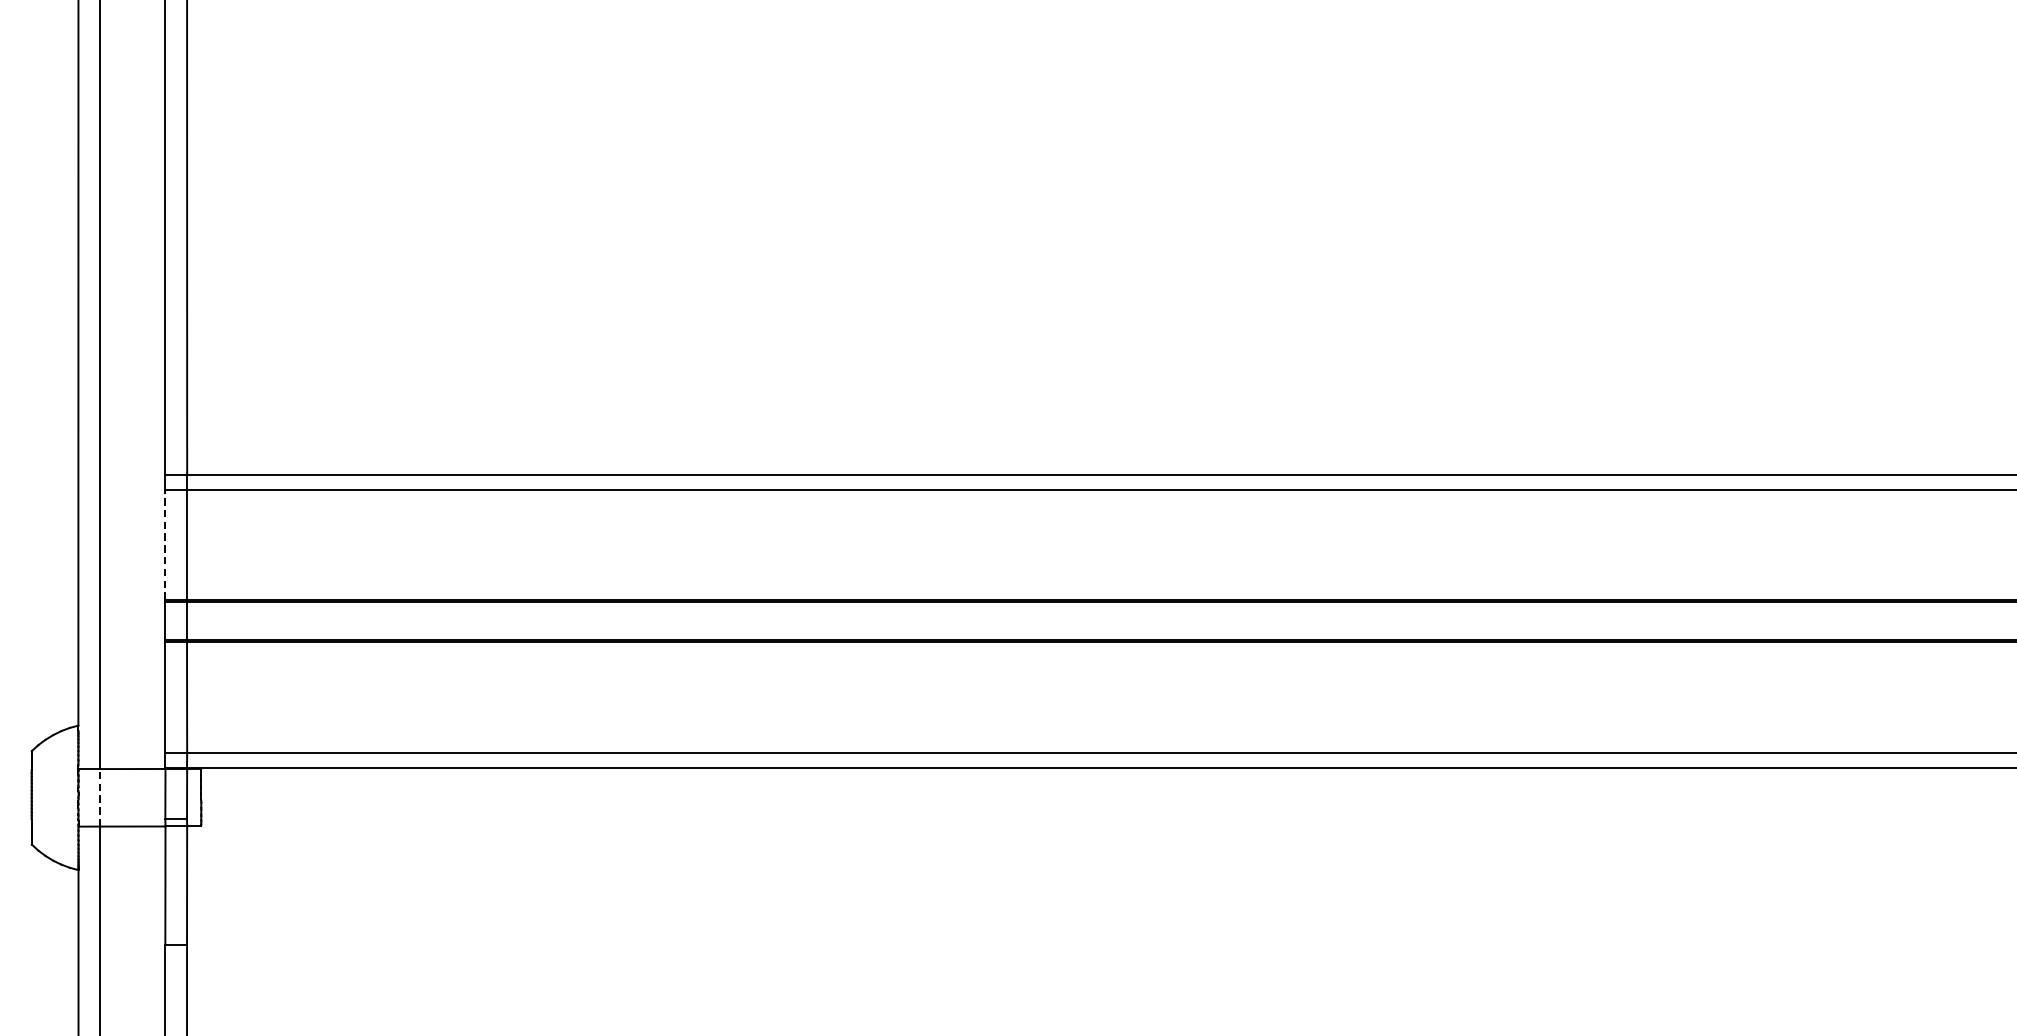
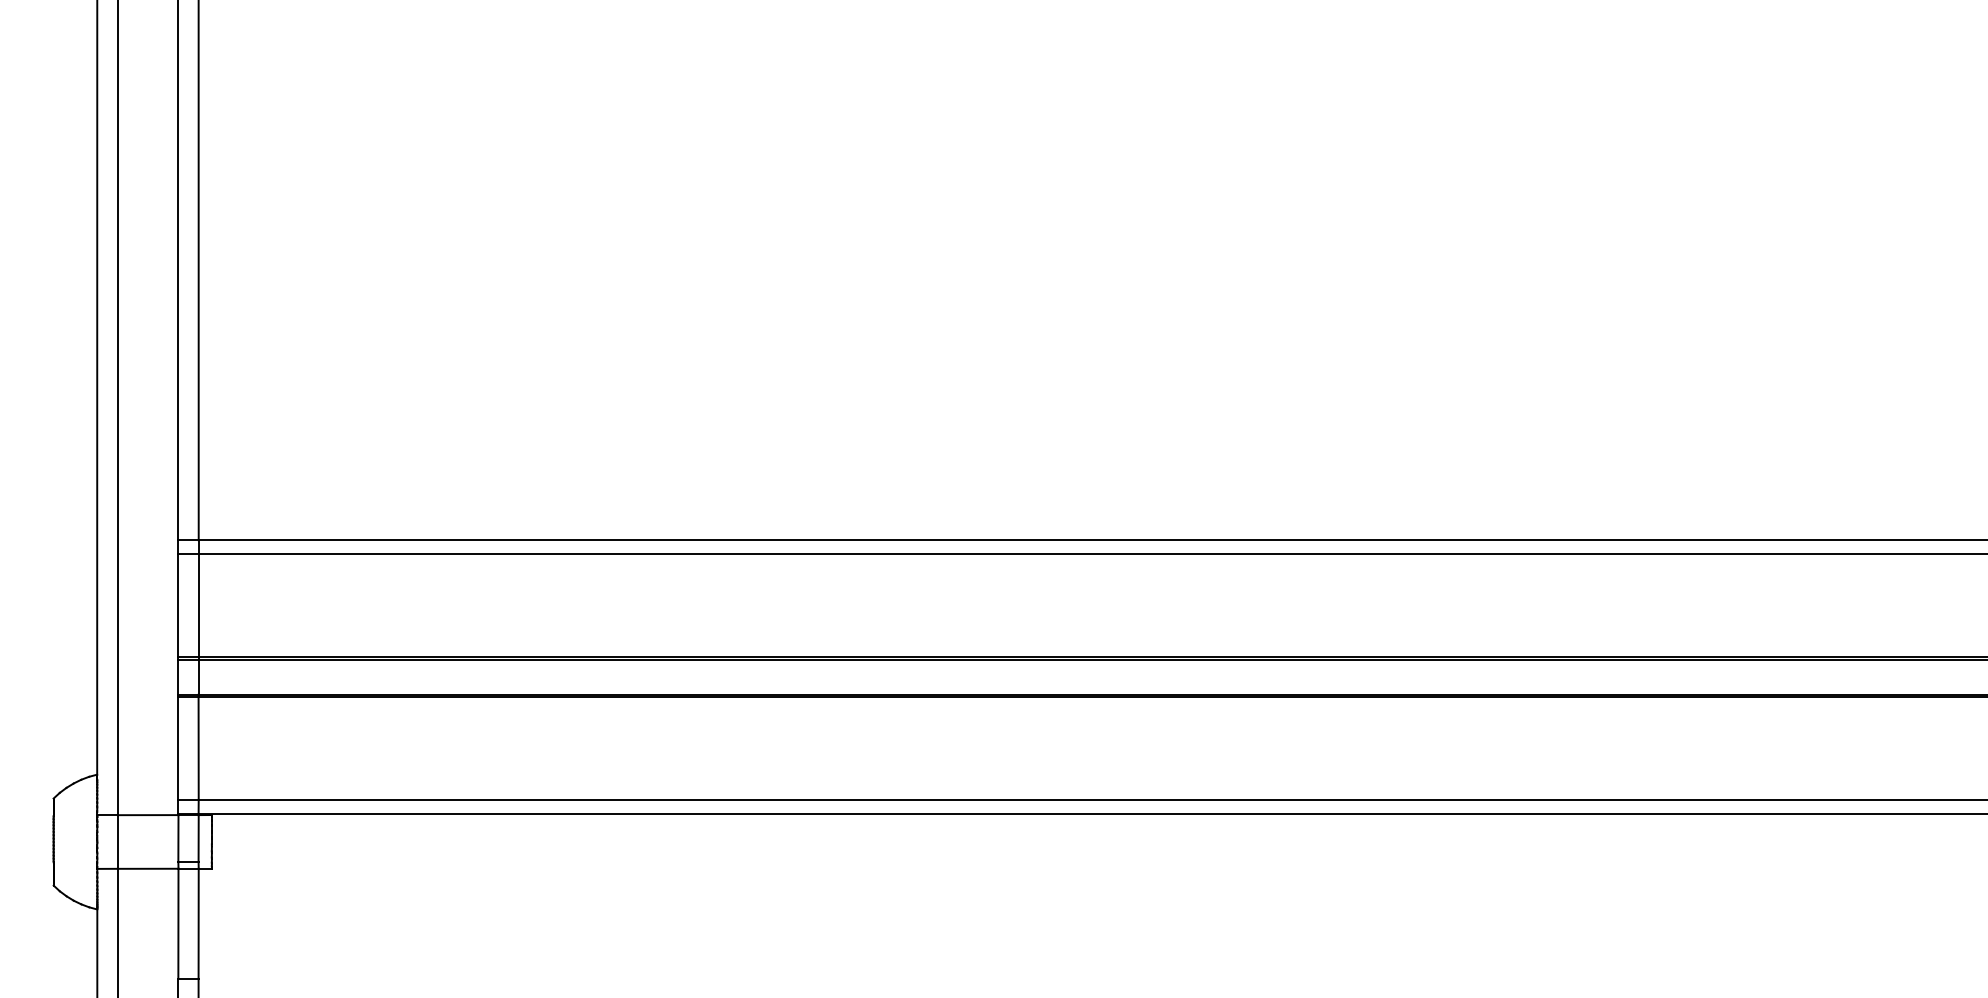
line: (165, 544) -> (178, 605), dashed -> solid
line: (100, 798) -> (117, 842), dashed -> solid

